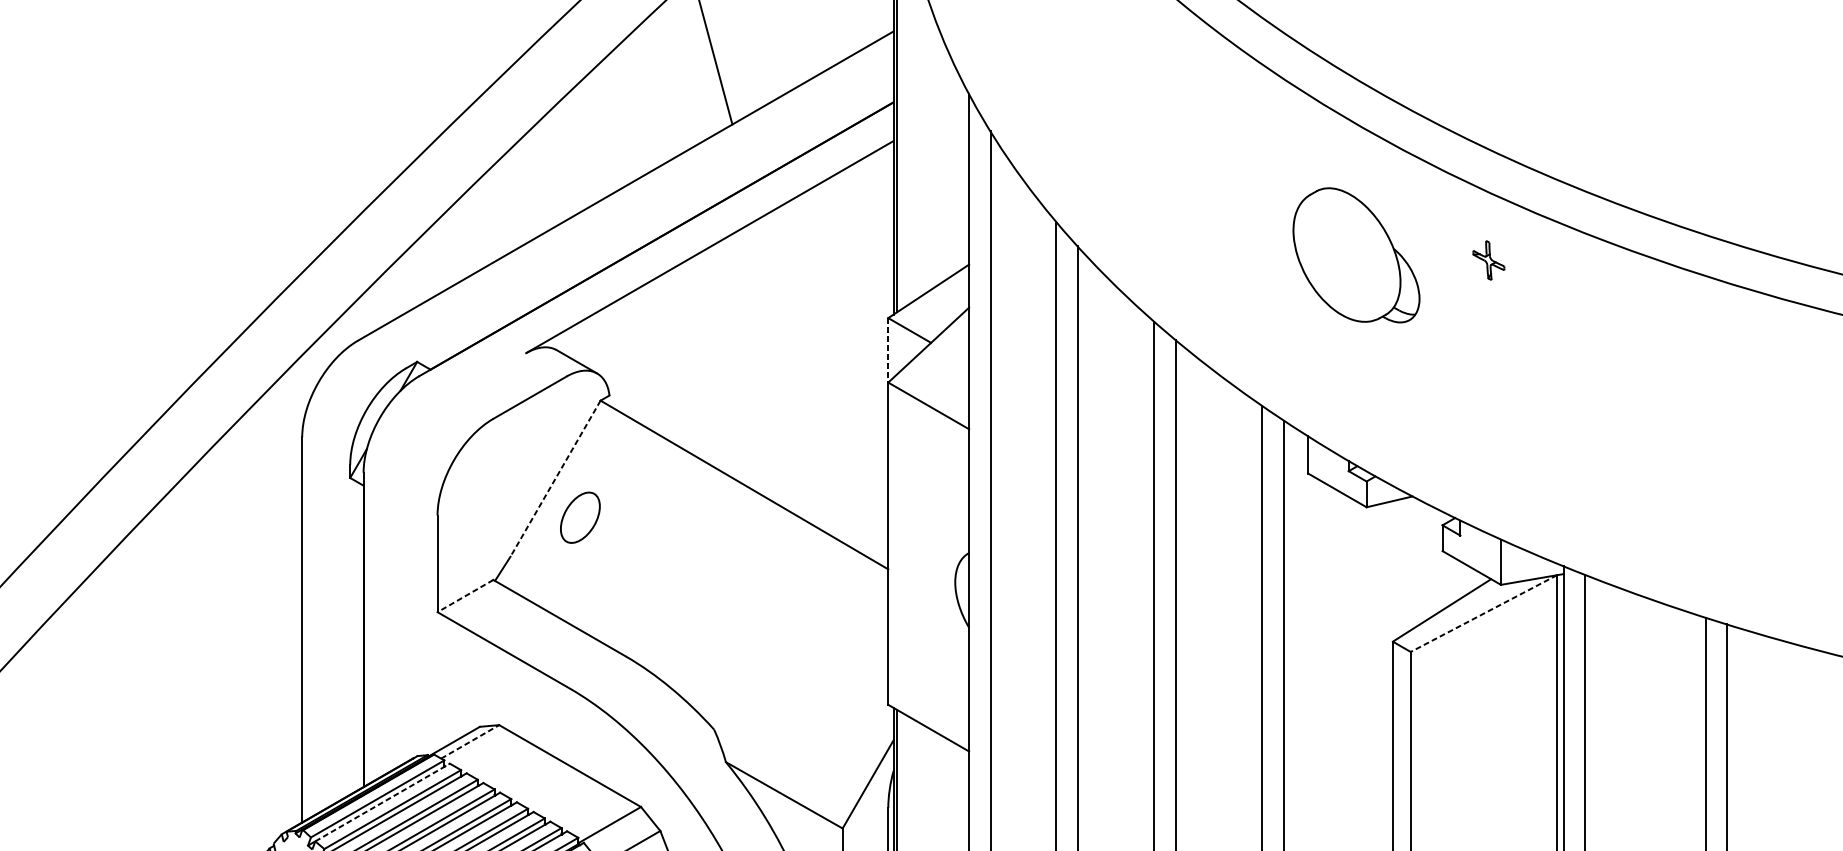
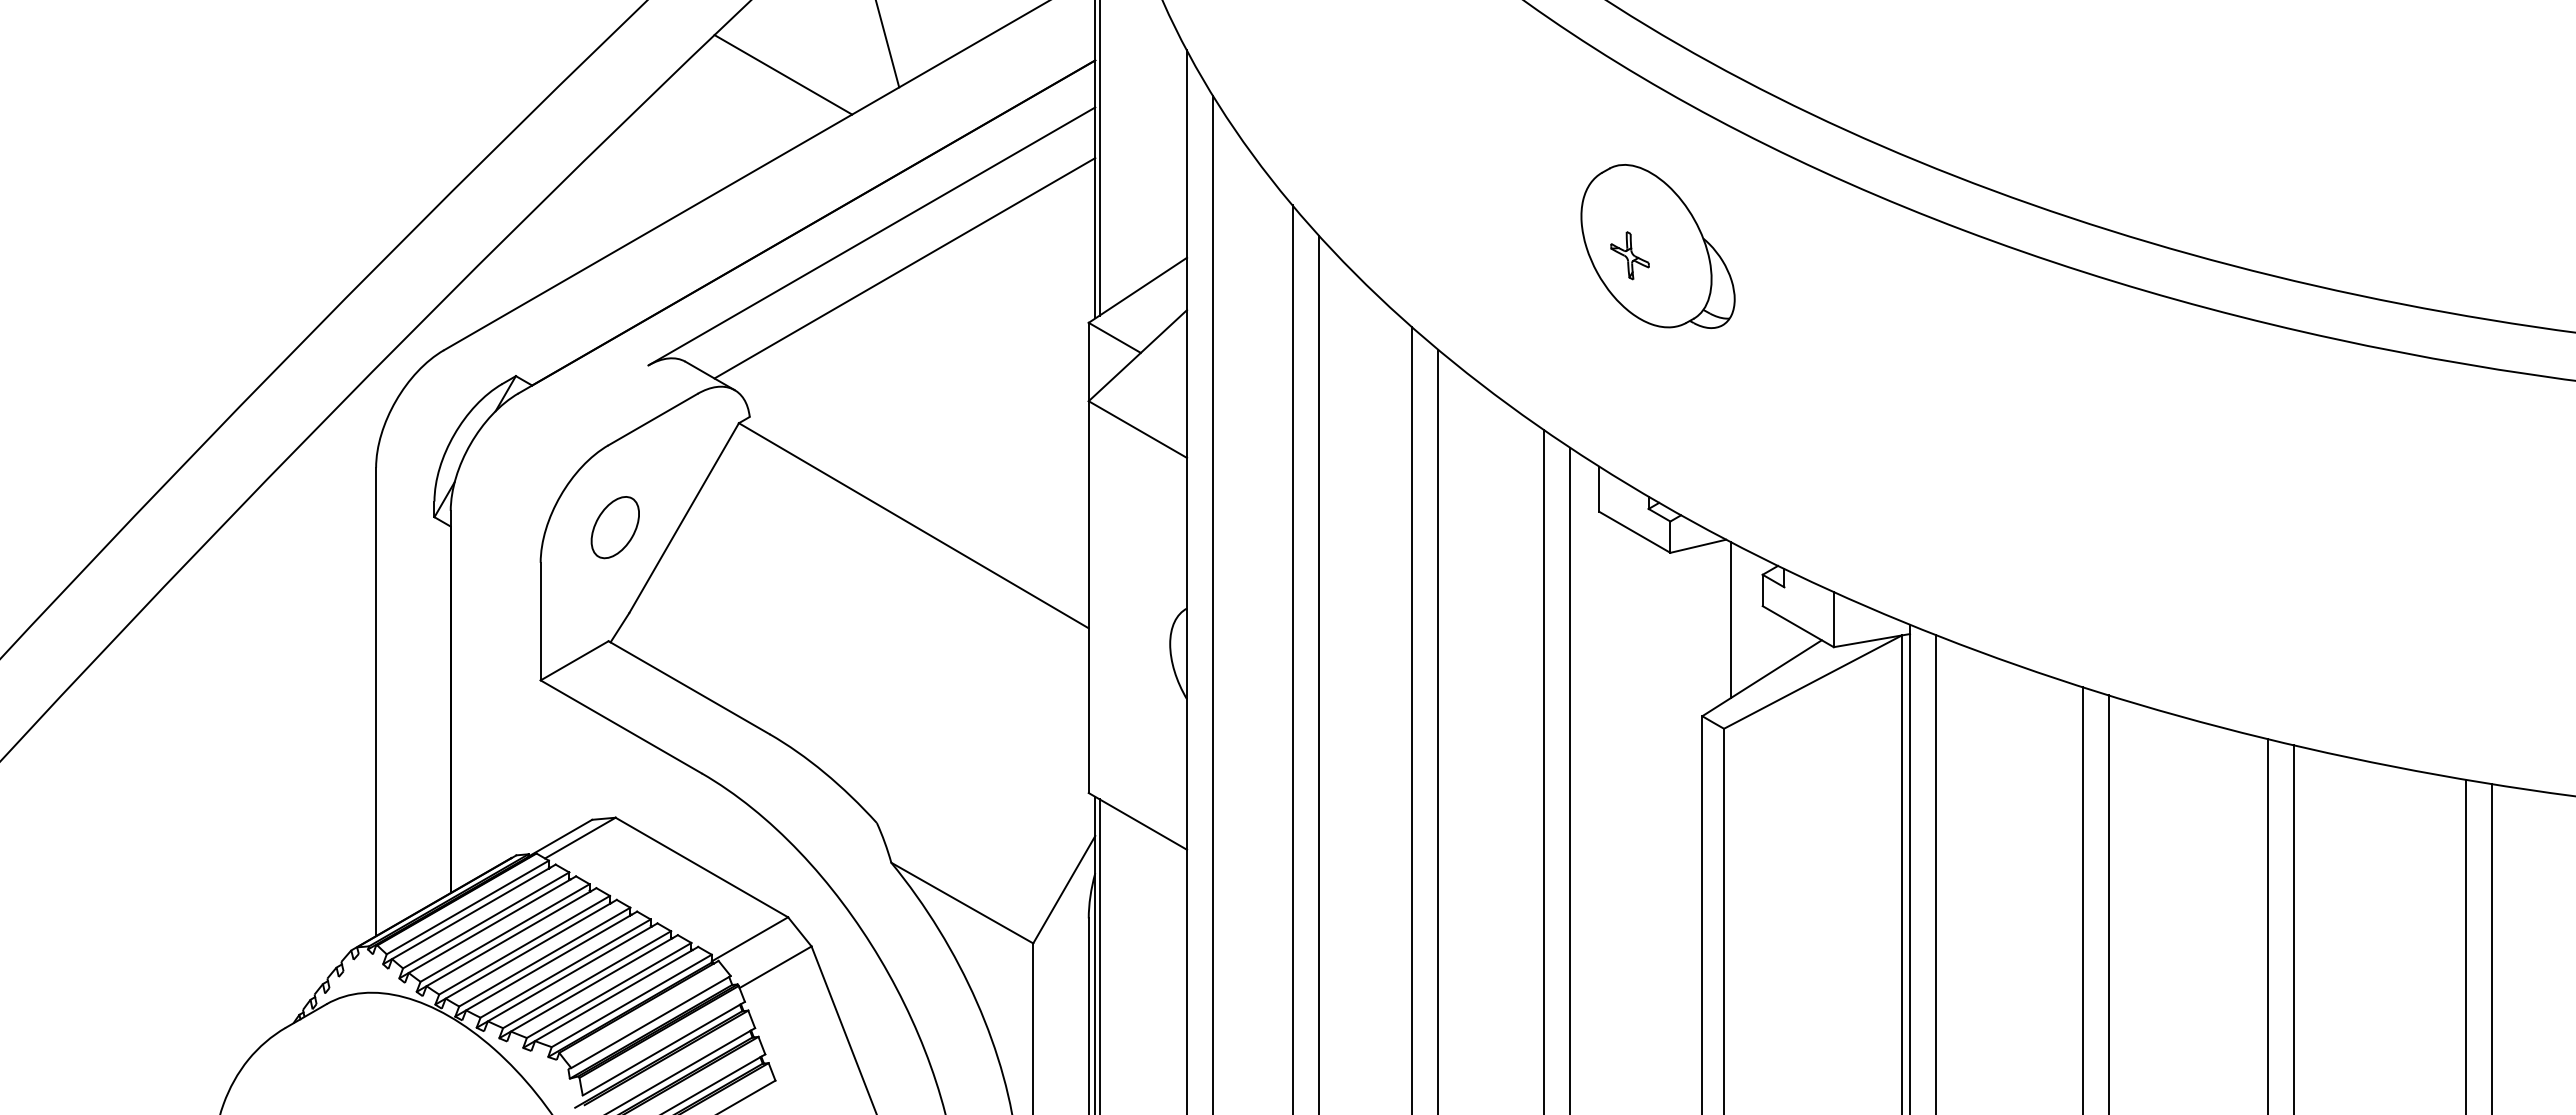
line: (637, 113) -> (783, 74), added
part: (1488, 260) -> (1629, 255), moved
line: (736, 273) -> (904, 268), added
line: (888, 350) -> (1088, 362), dashed -> solid
line: (555, 479) -> (684, 518), dashed -> solid
part: (579, 517) -> (614, 527), moved
line: (1416, 562) -> (1730, 620), added
line: (465, 596) -> (574, 661), dashed -> solid
line: (1483, 613) -> (1812, 682), dashed -> solid
line: (470, 742) -> (580, 838), dashed -> solid
line: (383, 802) -> (474, 911), dashed -> solid

